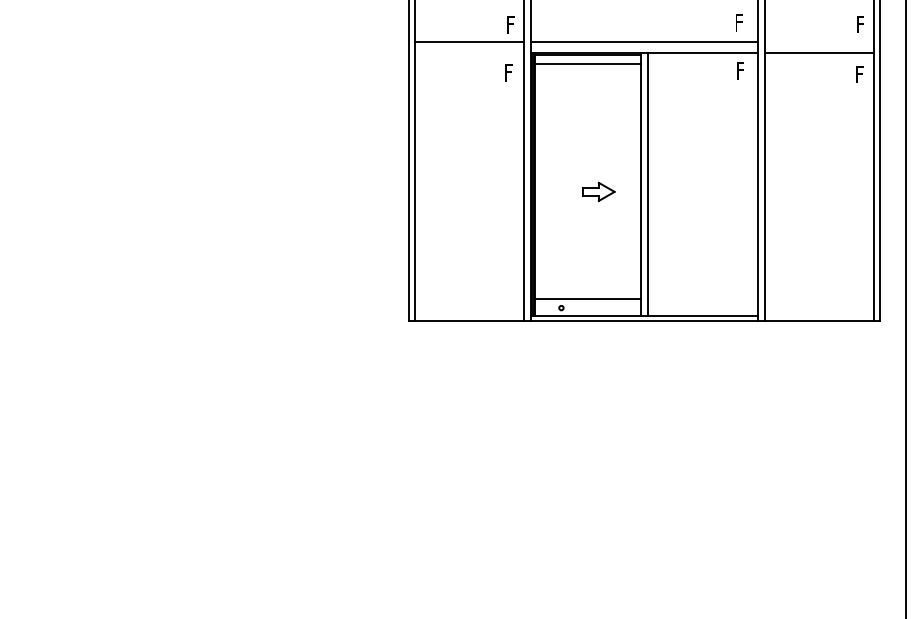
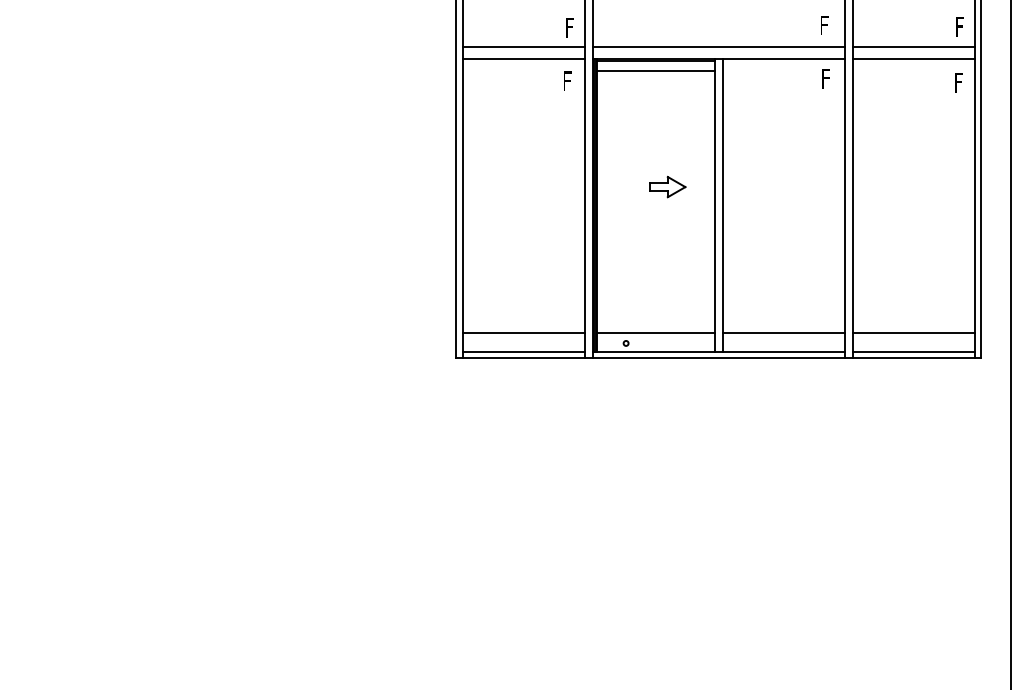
line: (819, 41) -> (913, 46), added
line: (469, 53) -> (523, 59), added
part: (598, 191) -> (667, 186), moved
line: (469, 299) -> (523, 333), added
line: (702, 299) -> (783, 333), added
line: (819, 299) -> (913, 333), added
line: (469, 315) -> (523, 351), added
line: (819, 315) -> (913, 351), added

